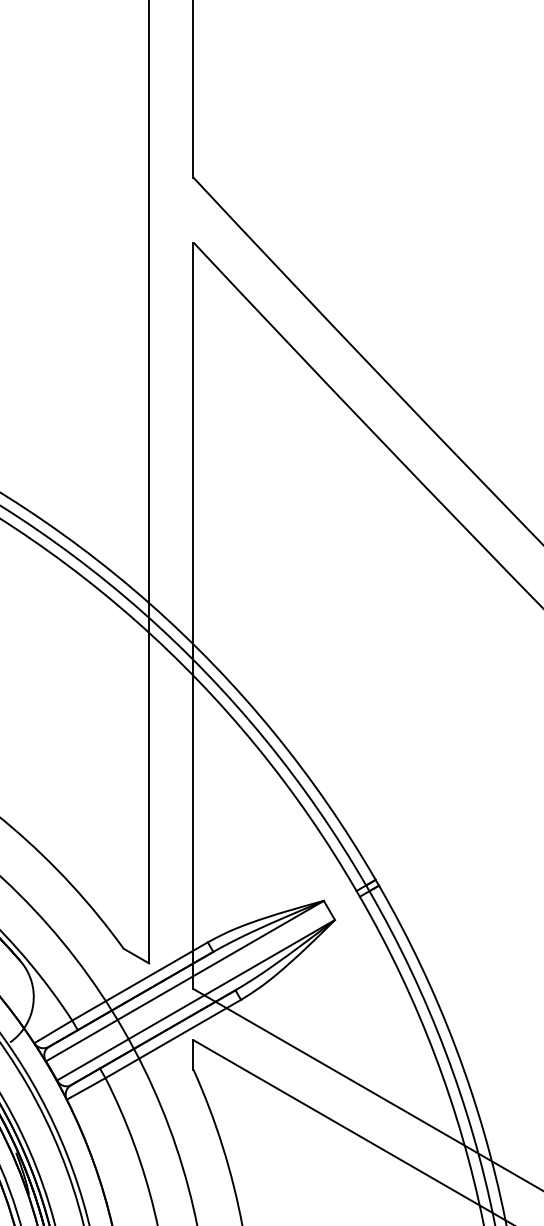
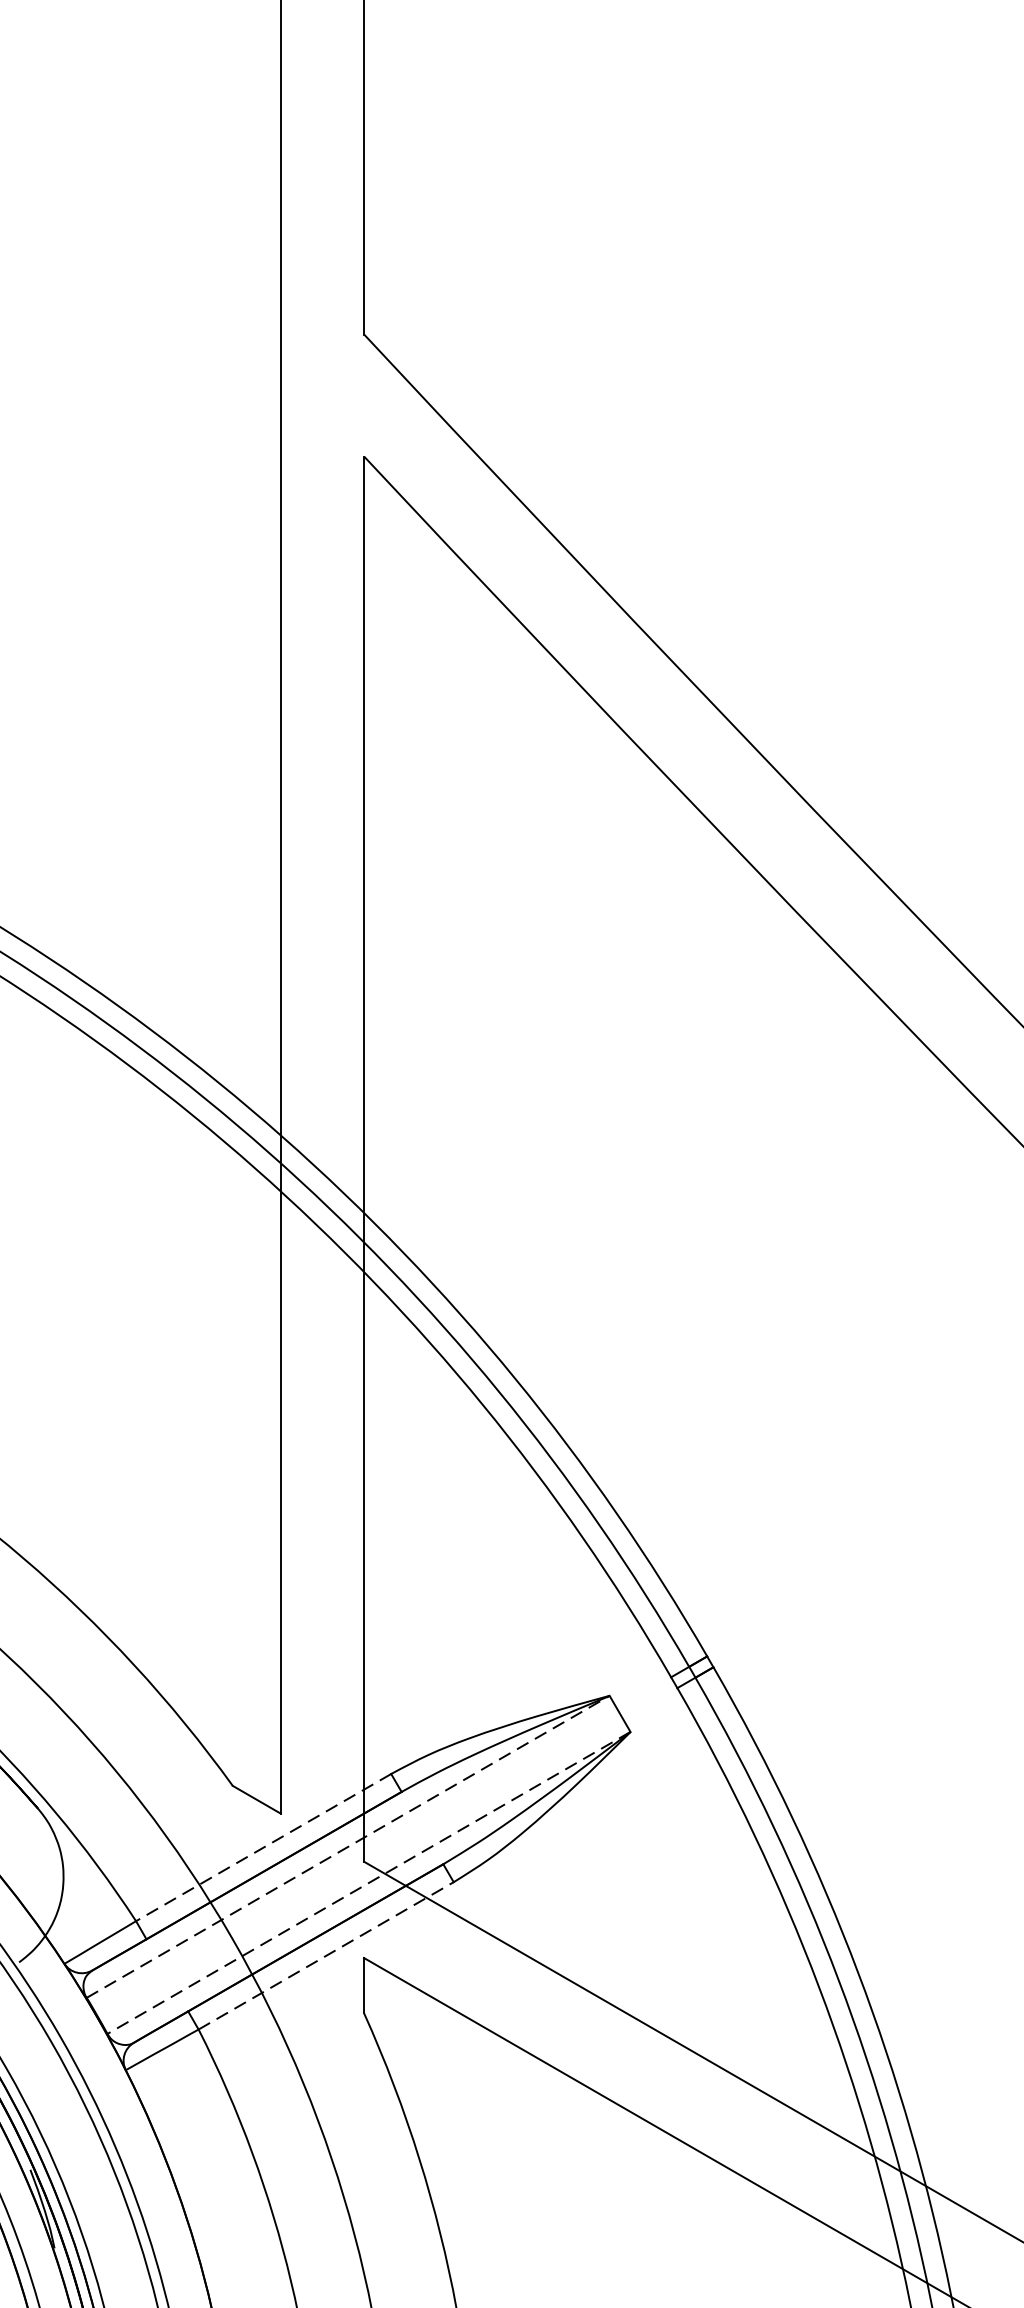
line: (185, 980) -> (349, 1845), solid -> dashed
line: (139, 981) -> (262, 1847), solid -> dashed
line: (195, 1000) -> (368, 1883), solid -> dashed
line: (173, 1038) -> (326, 1954), solid -> dashed

